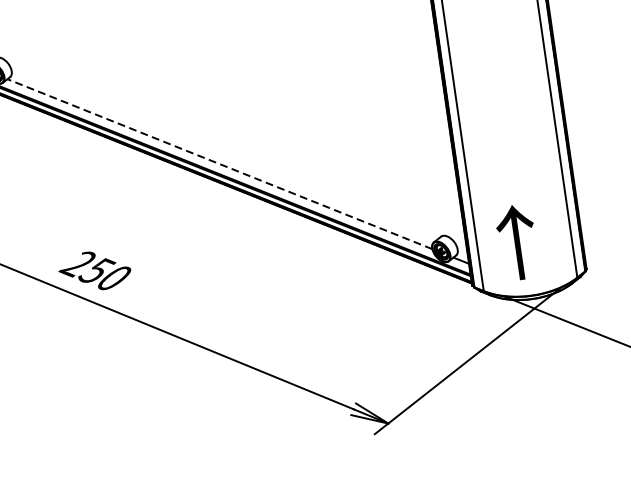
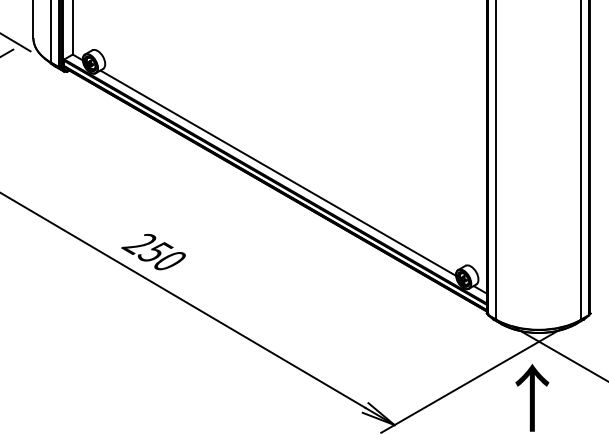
line: (219, 163) -> (277, 172), dashed -> solid
text: (517, 242) -> (532, 397), moved

